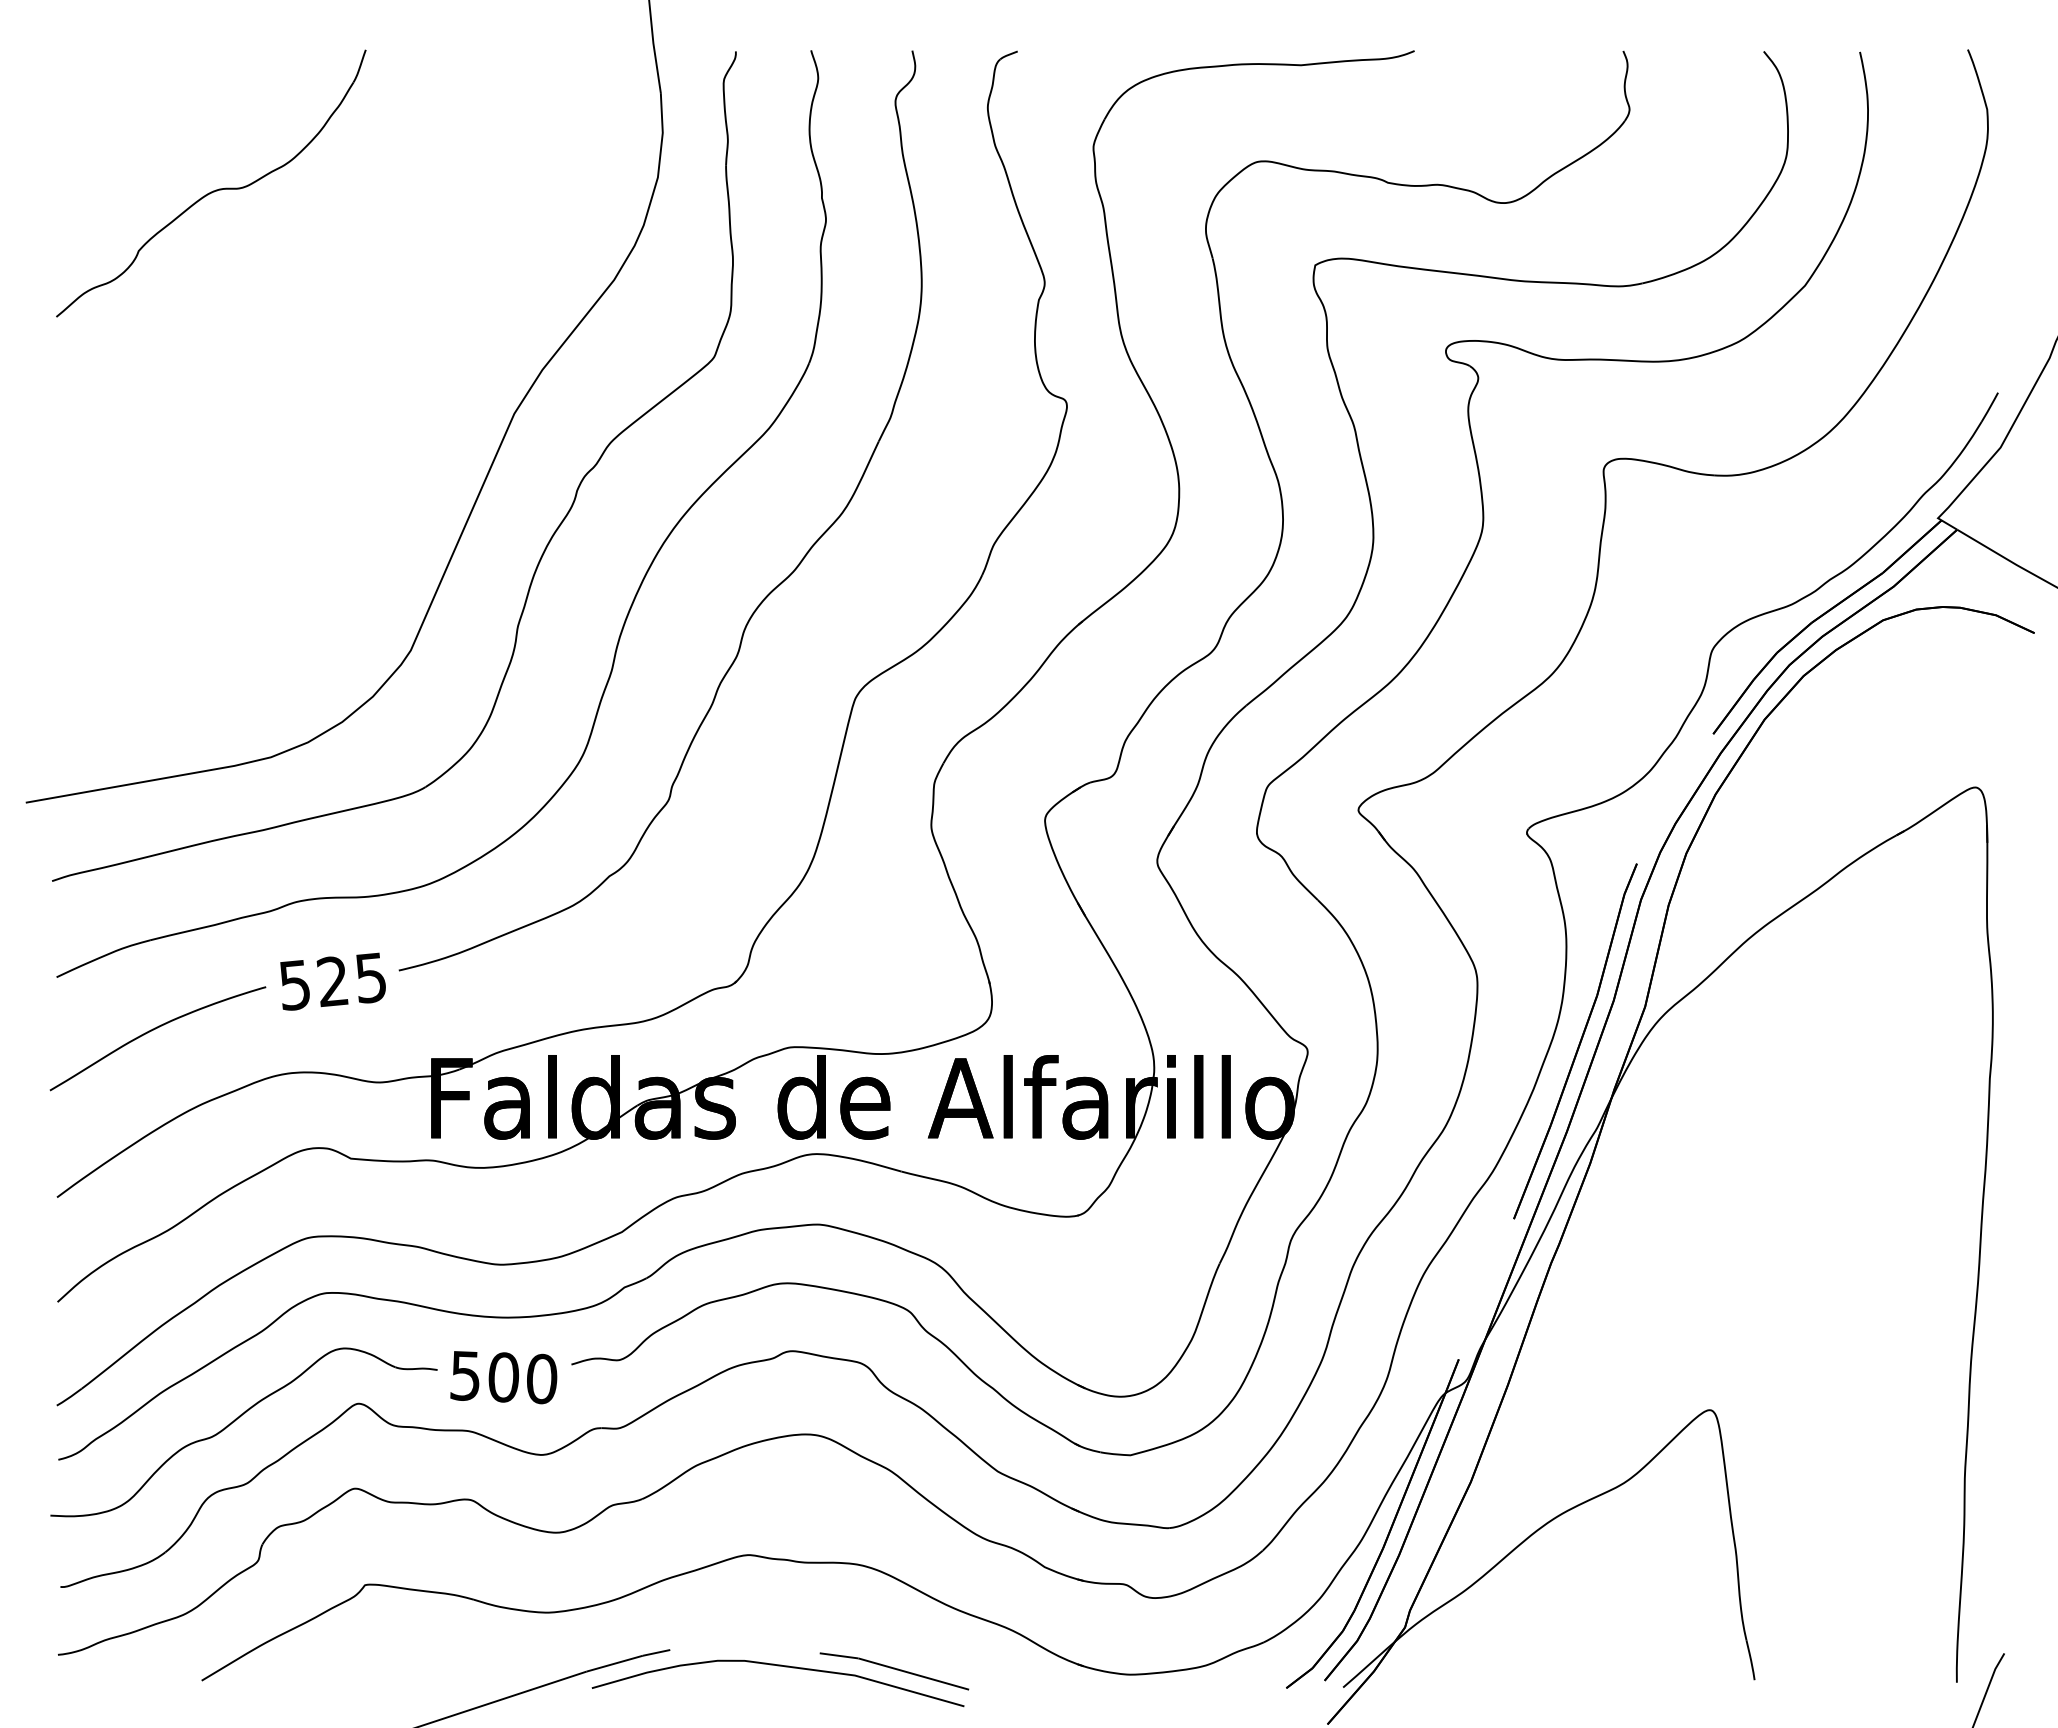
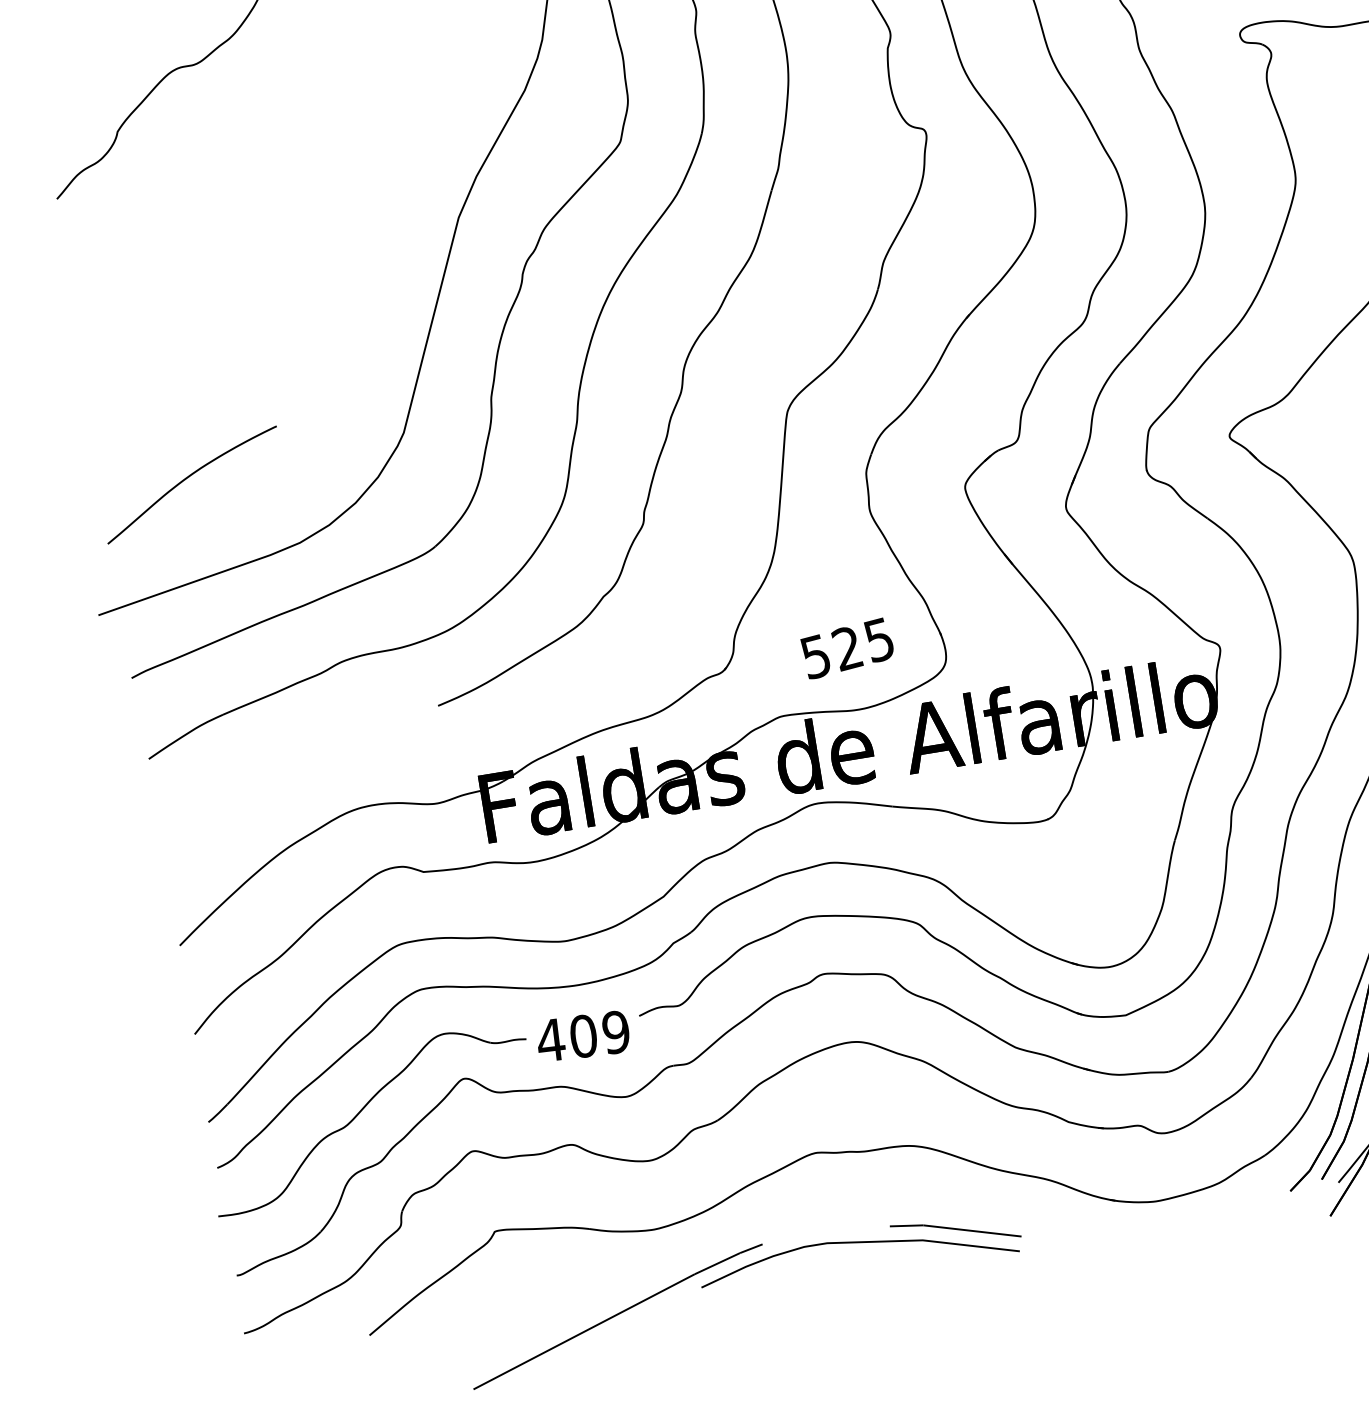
text: (332, 981) -> (847, 648), moved
curve: (153, 1030) -> (187, 478), moved
text: (503, 1377) -> (583, 1036), 500 -> 409

